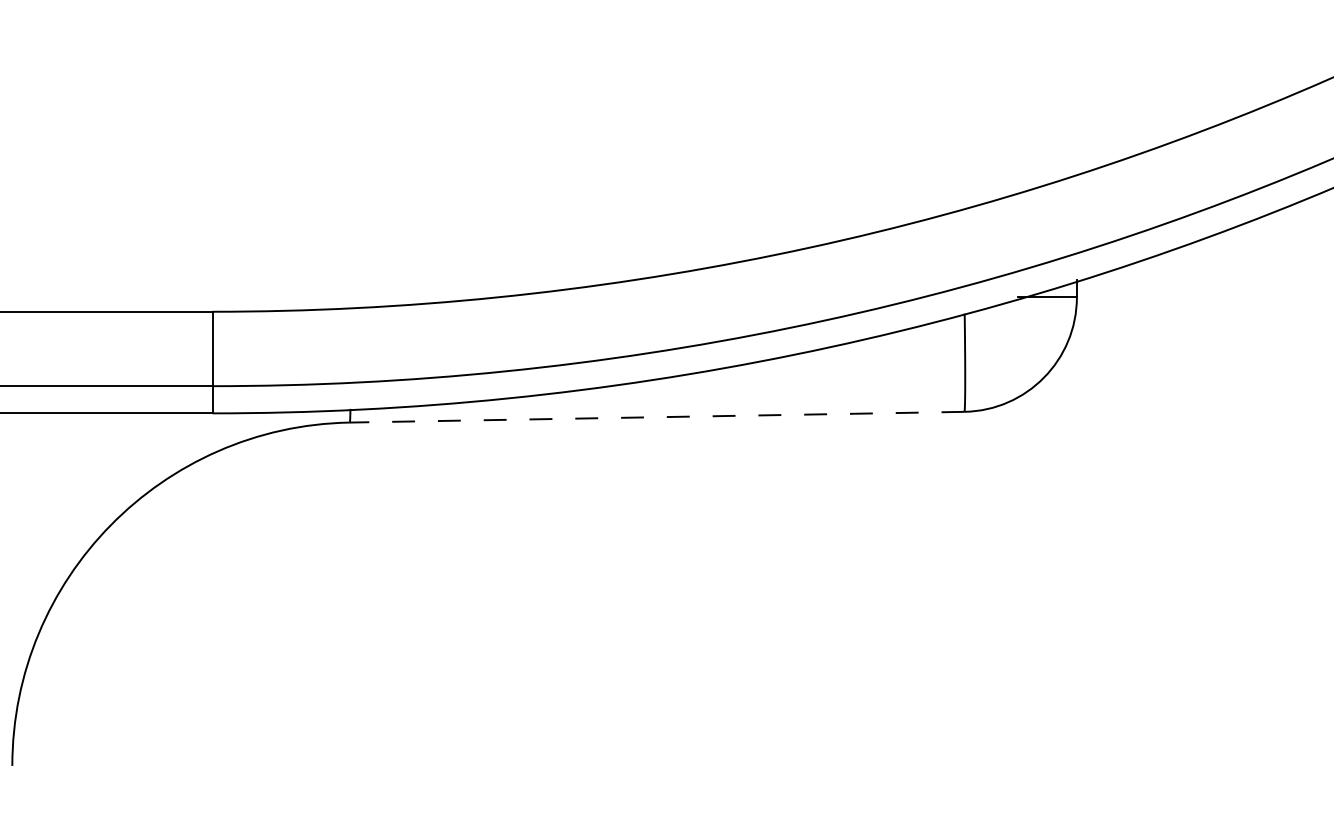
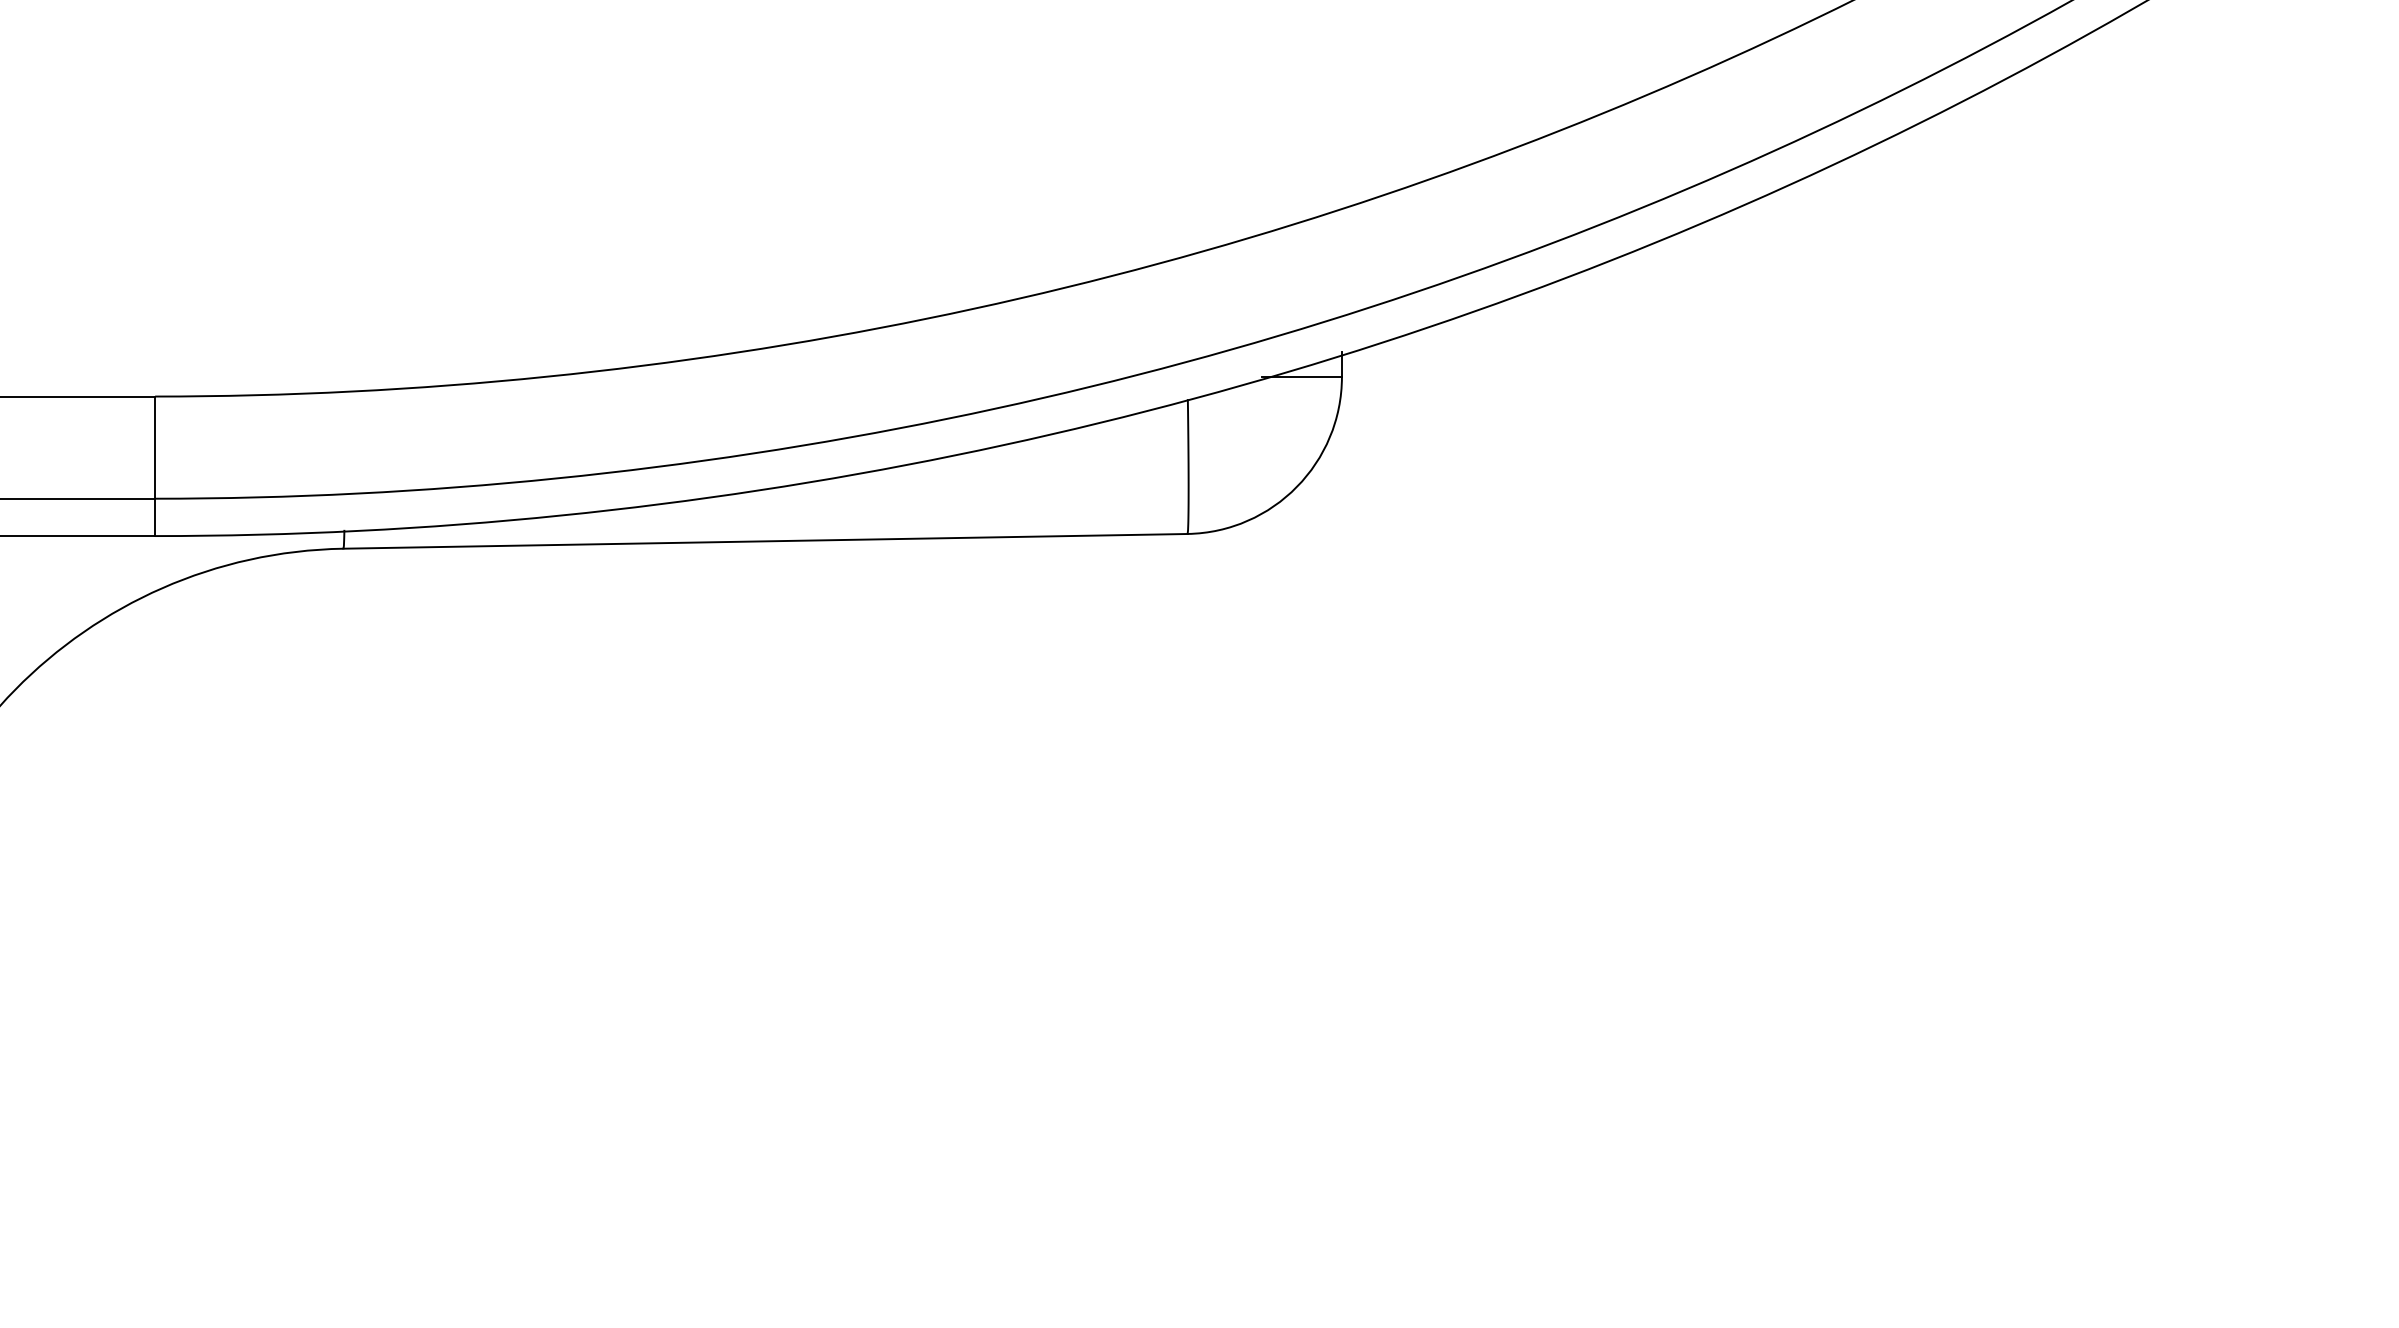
line: (656, 417) -> (764, 541), dashed -> solid

